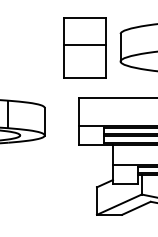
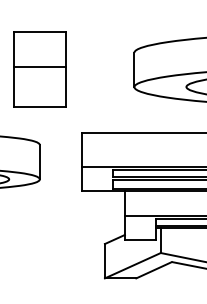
part: (84, 47) -> (39, 69), moved

